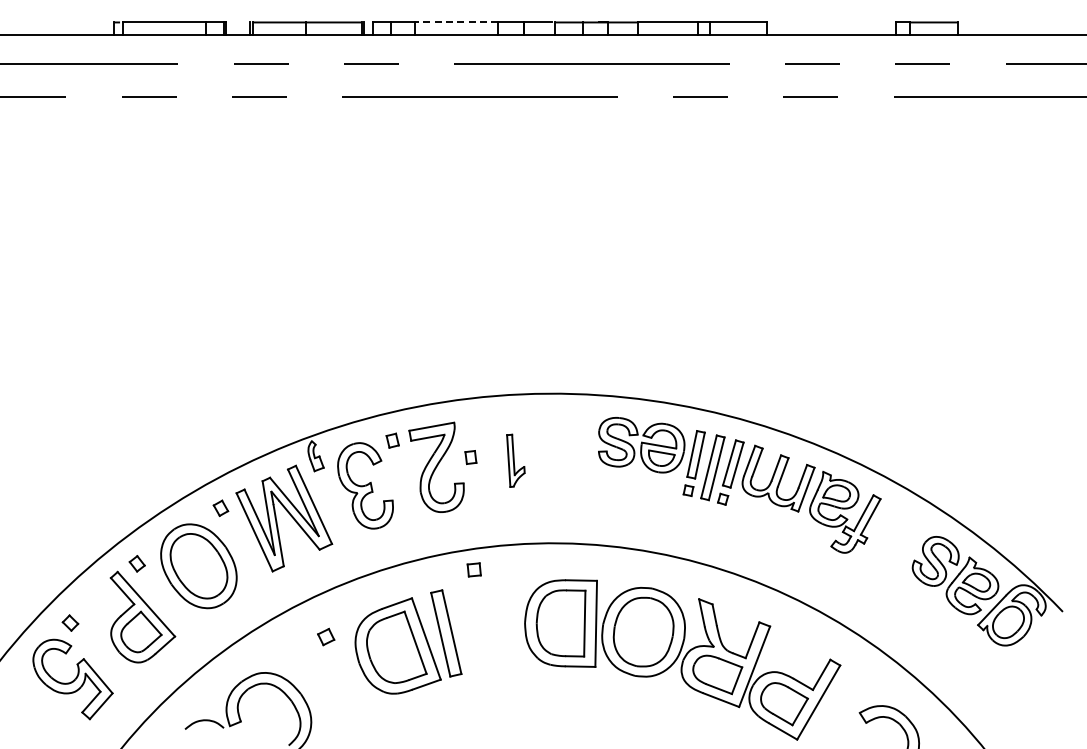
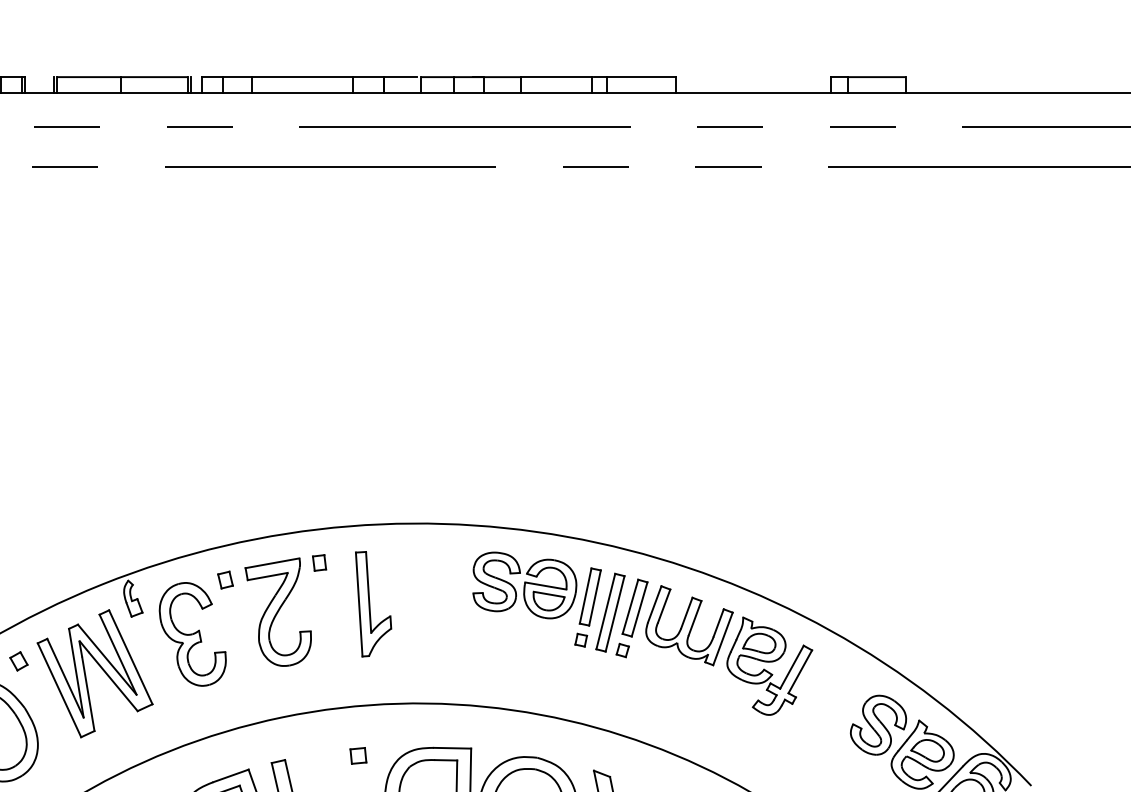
line: (456, 22) -> (302, 77), dashed -> solid
part: (470, 457) -> (319, 562), moved
part: (515, 460) -> (373, 603), size x1.67
part: (473, 569) -> (357, 755), moved

